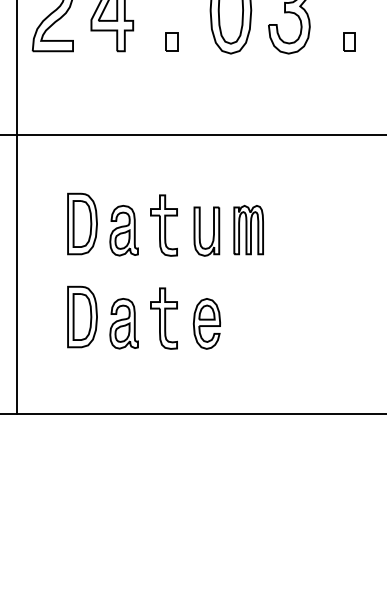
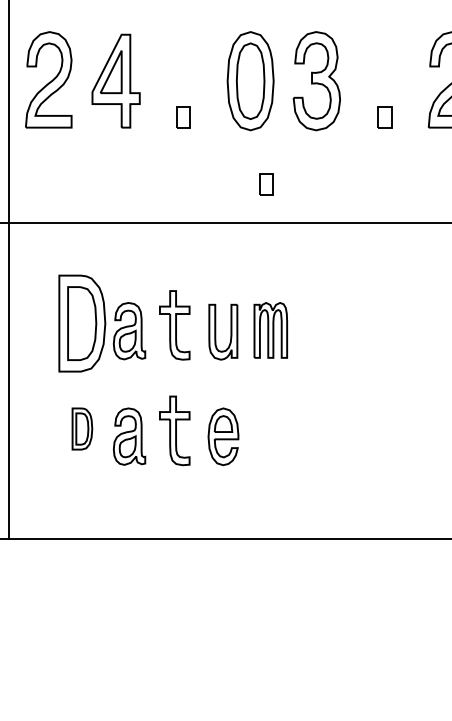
part: (244, 101) -> (266, 184), added
part: (82, 223) -> (82, 323), size x1.4
part: (82, 316) -> (82, 428), size x0.6

